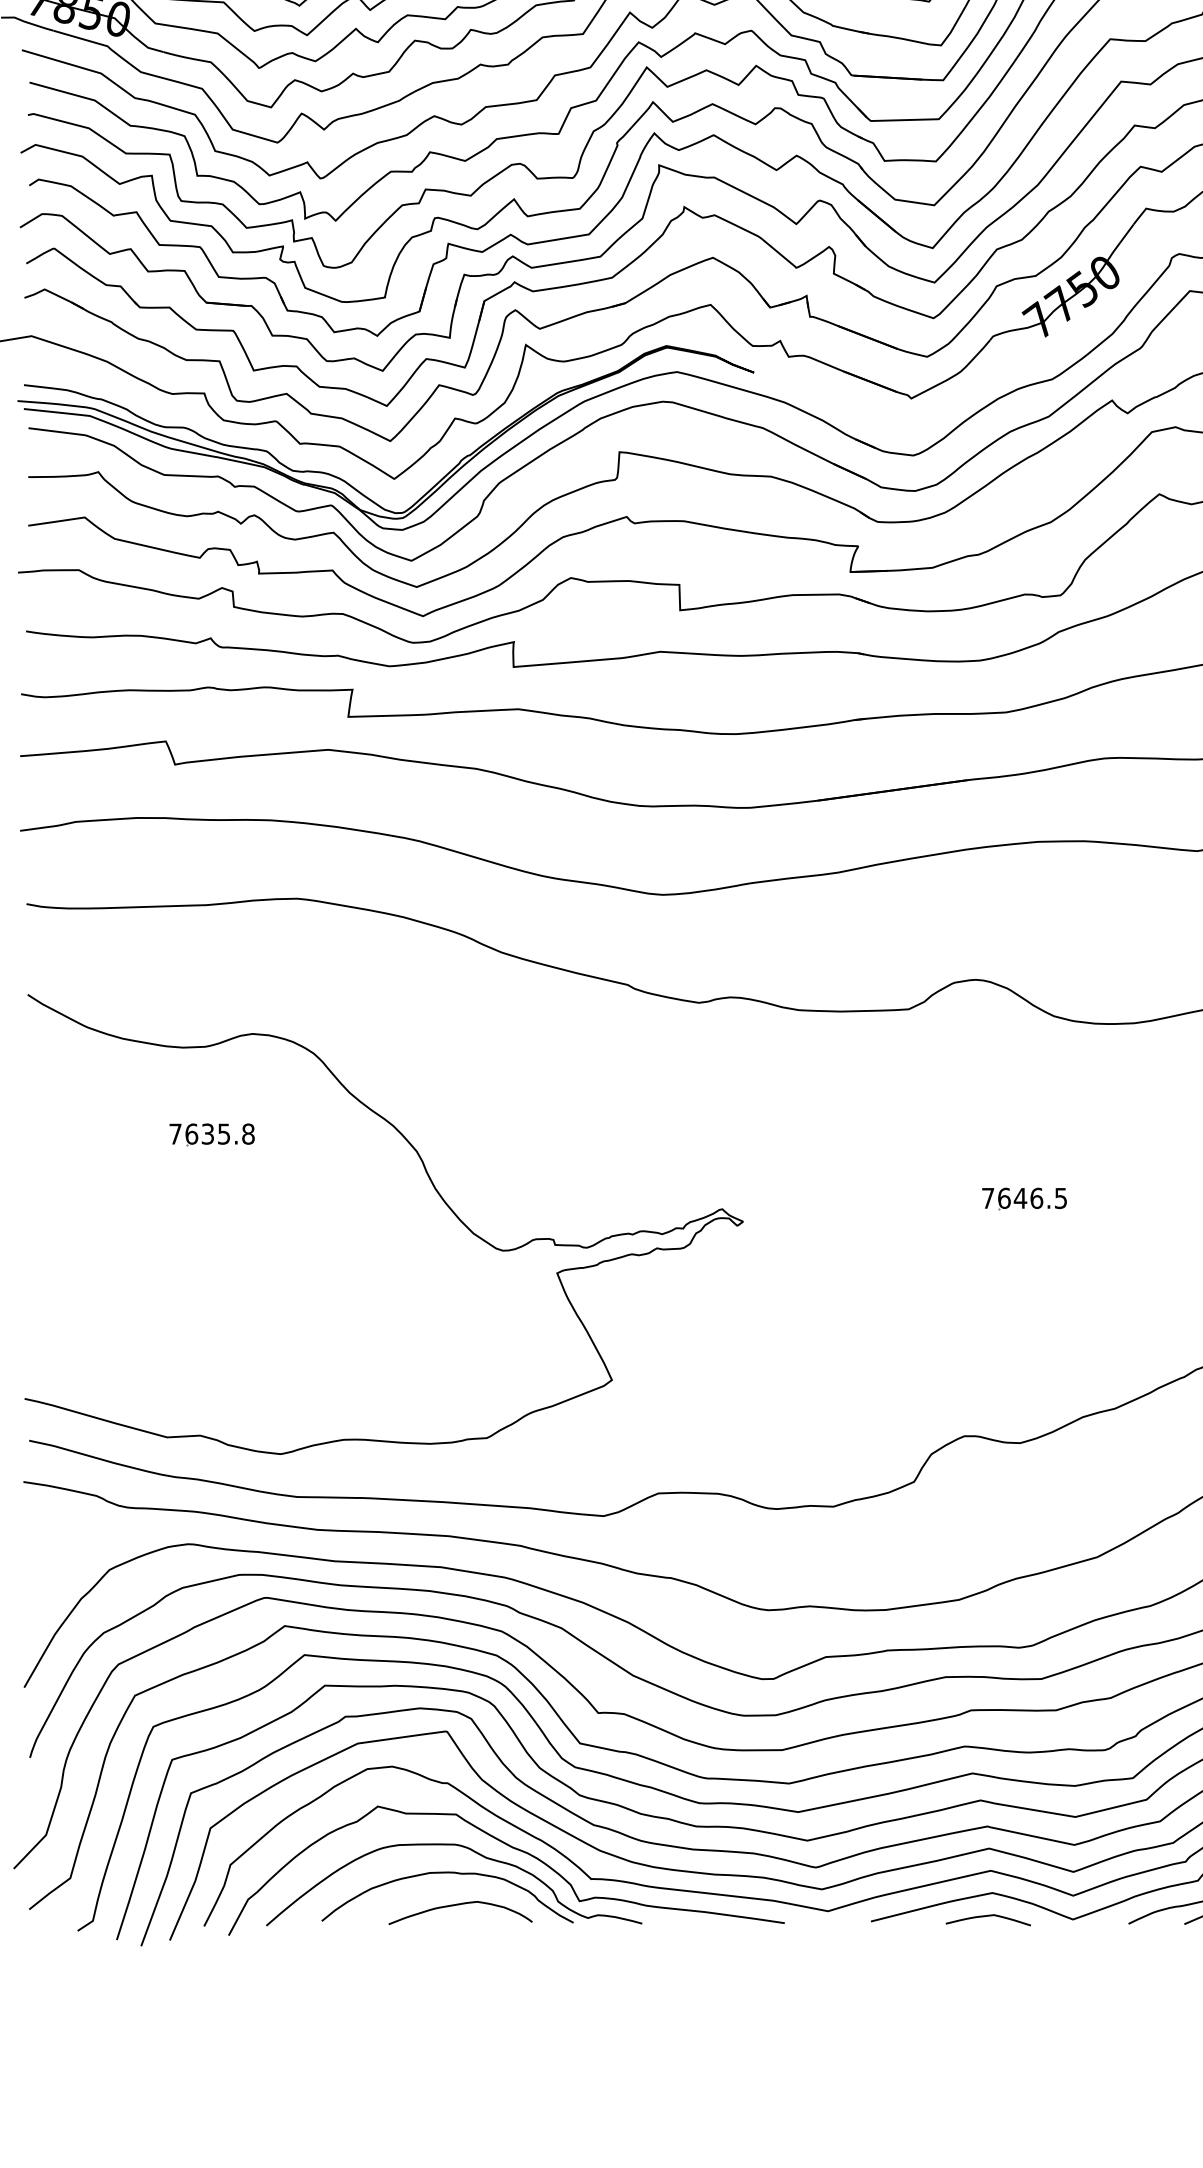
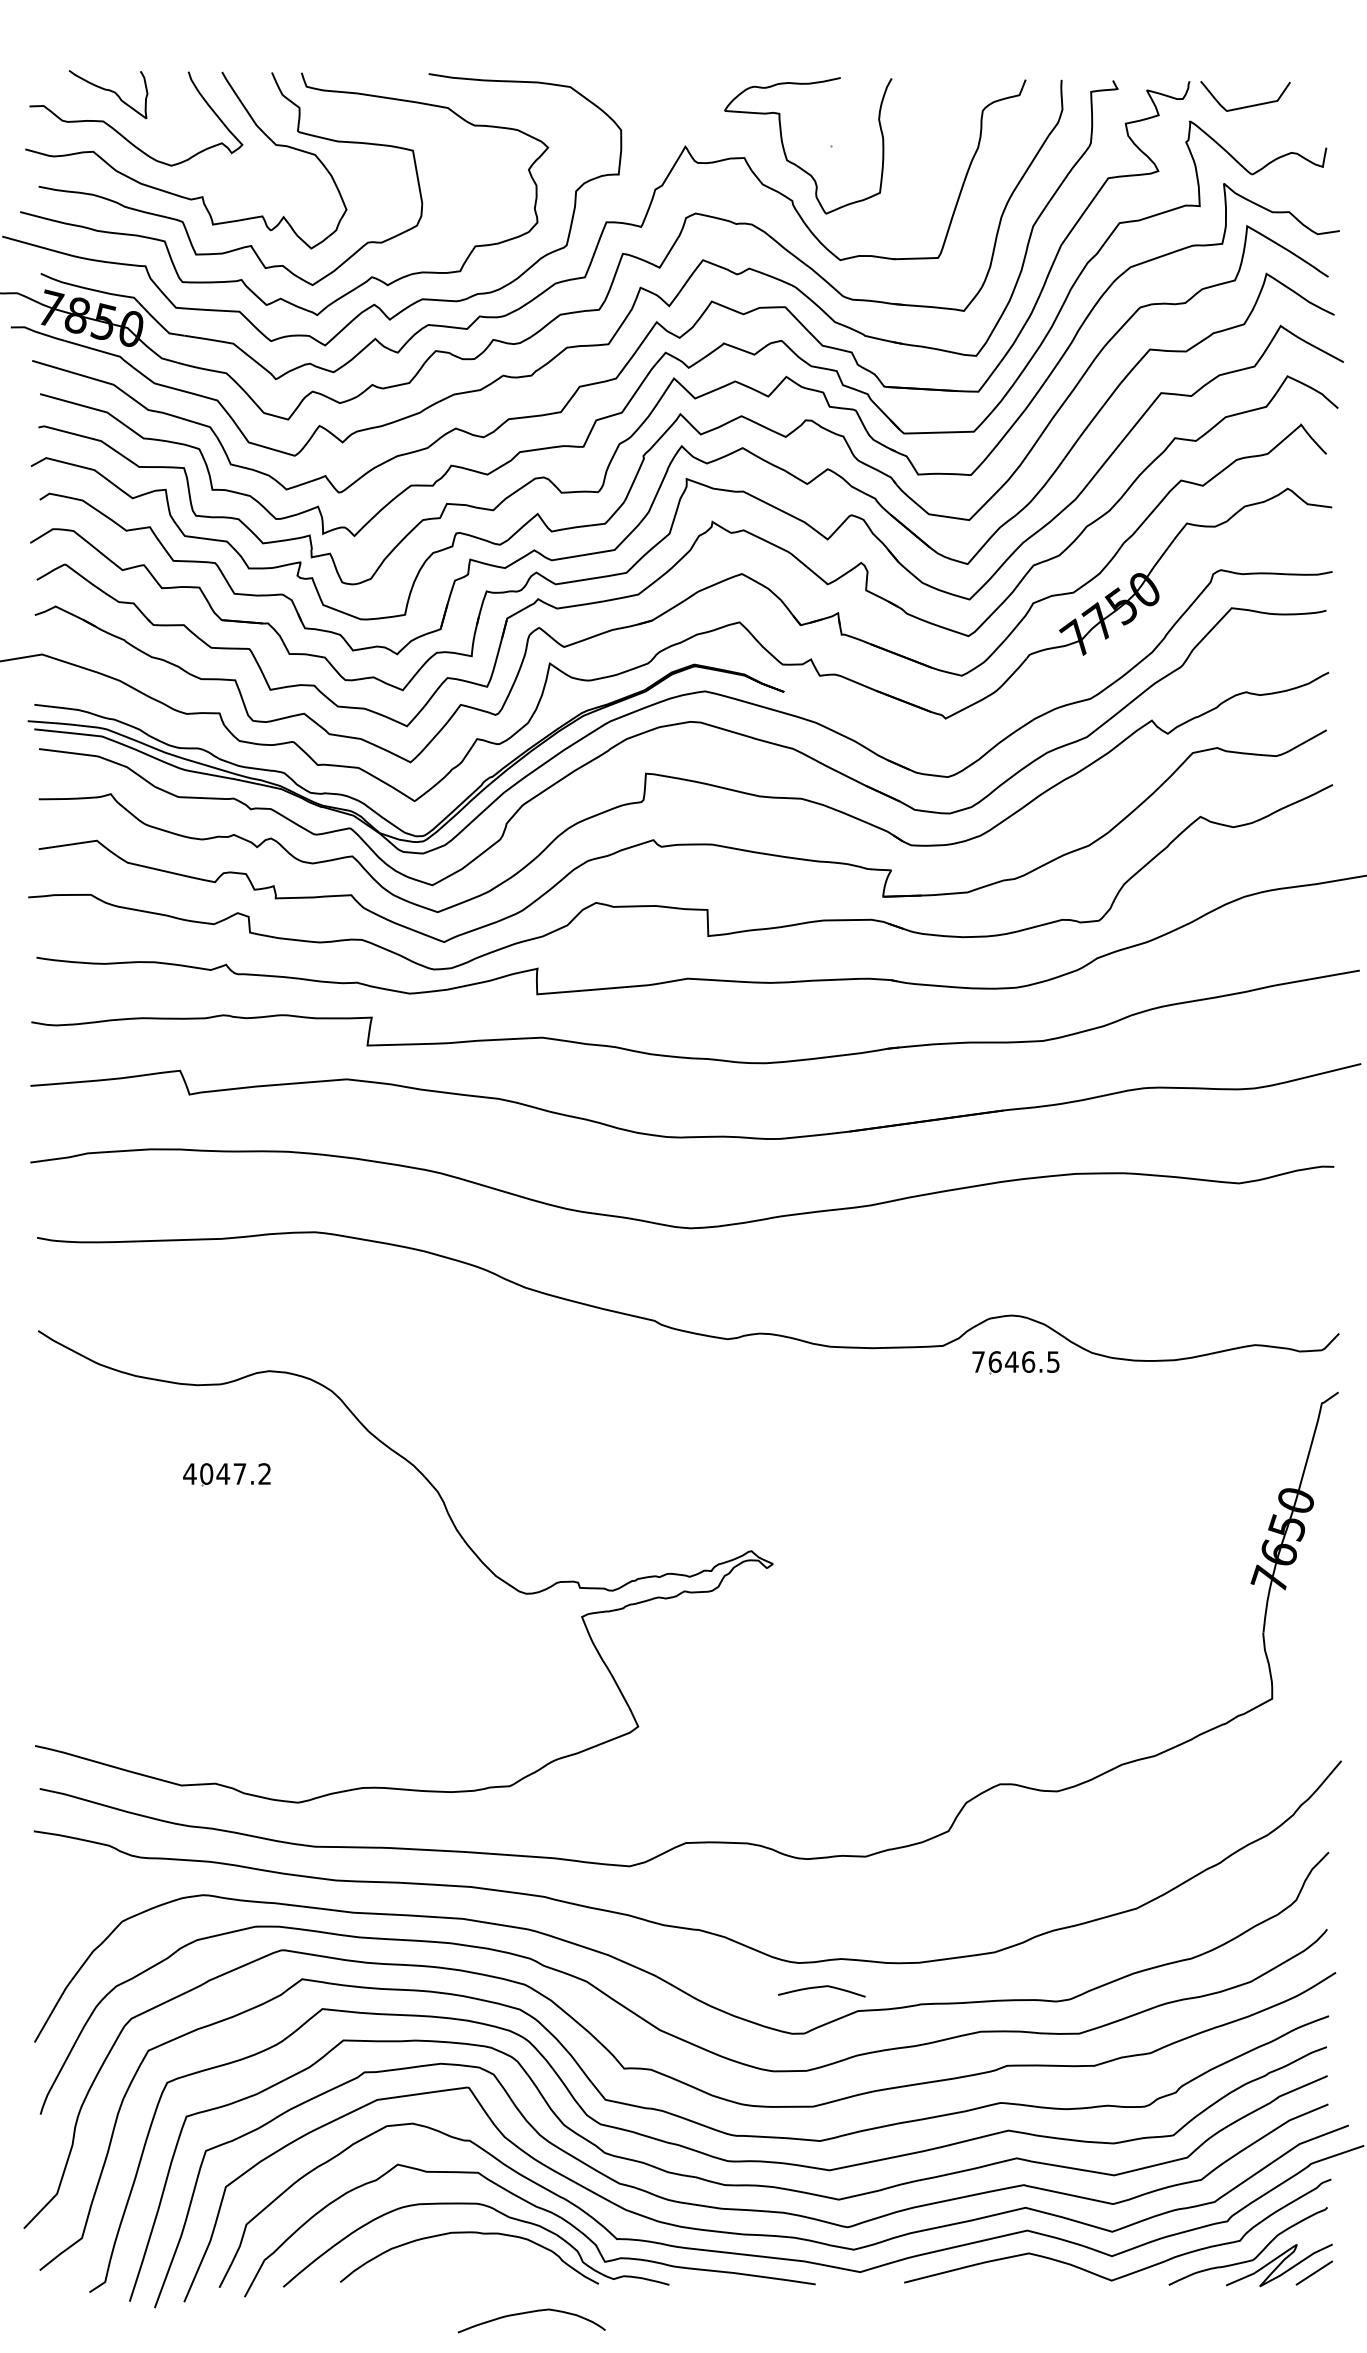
text: (212, 1133) -> (227, 1473), 7635.8 -> 4047.2
part: (1024, 1198) -> (1015, 1362), moved
curve: (458, 1905) -> (529, 2313), moved
curve: (988, 1916) -> (821, 1987), moved

